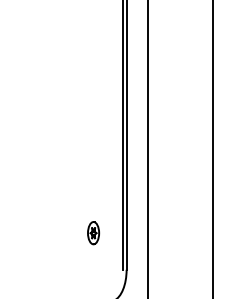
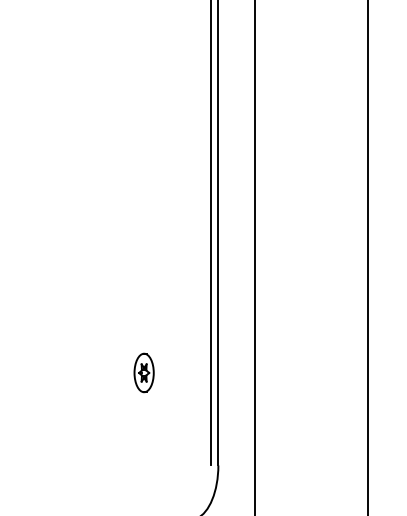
part: (93, 233) -> (144, 373), moved

